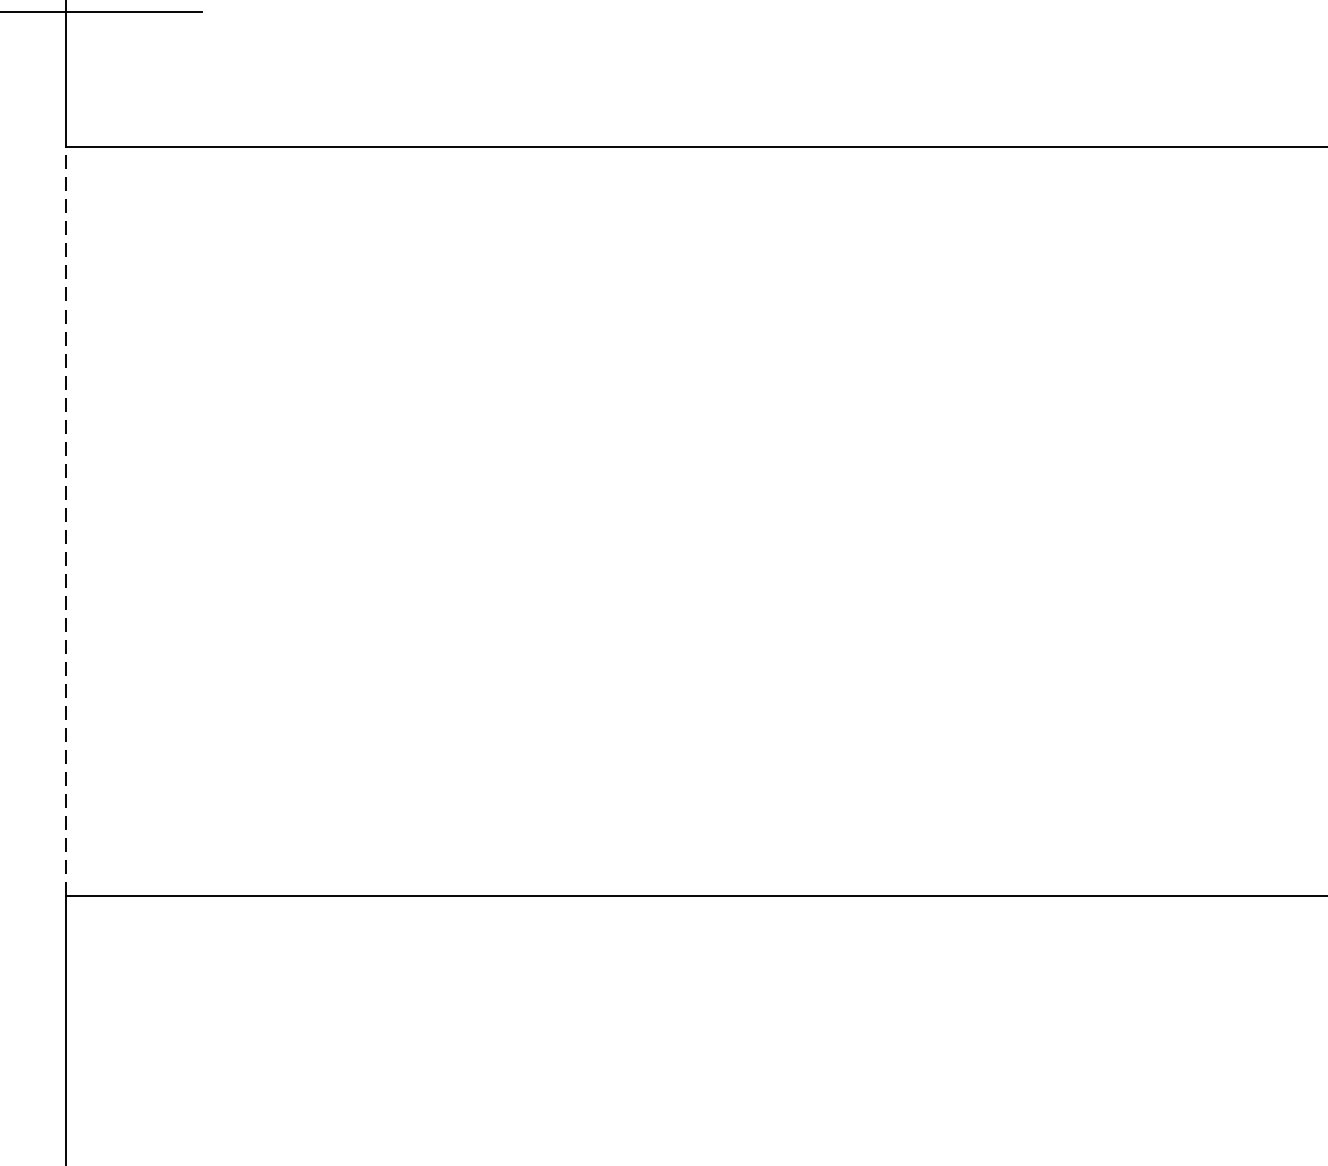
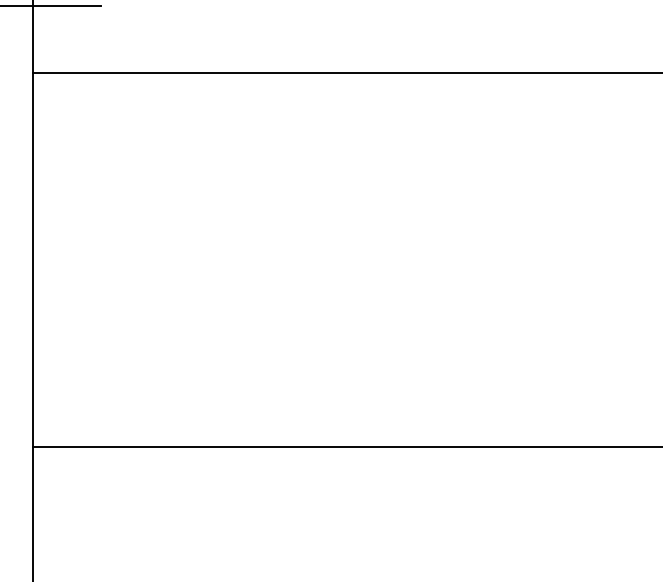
line: (67, 521) -> (33, 260), dashed -> solid

